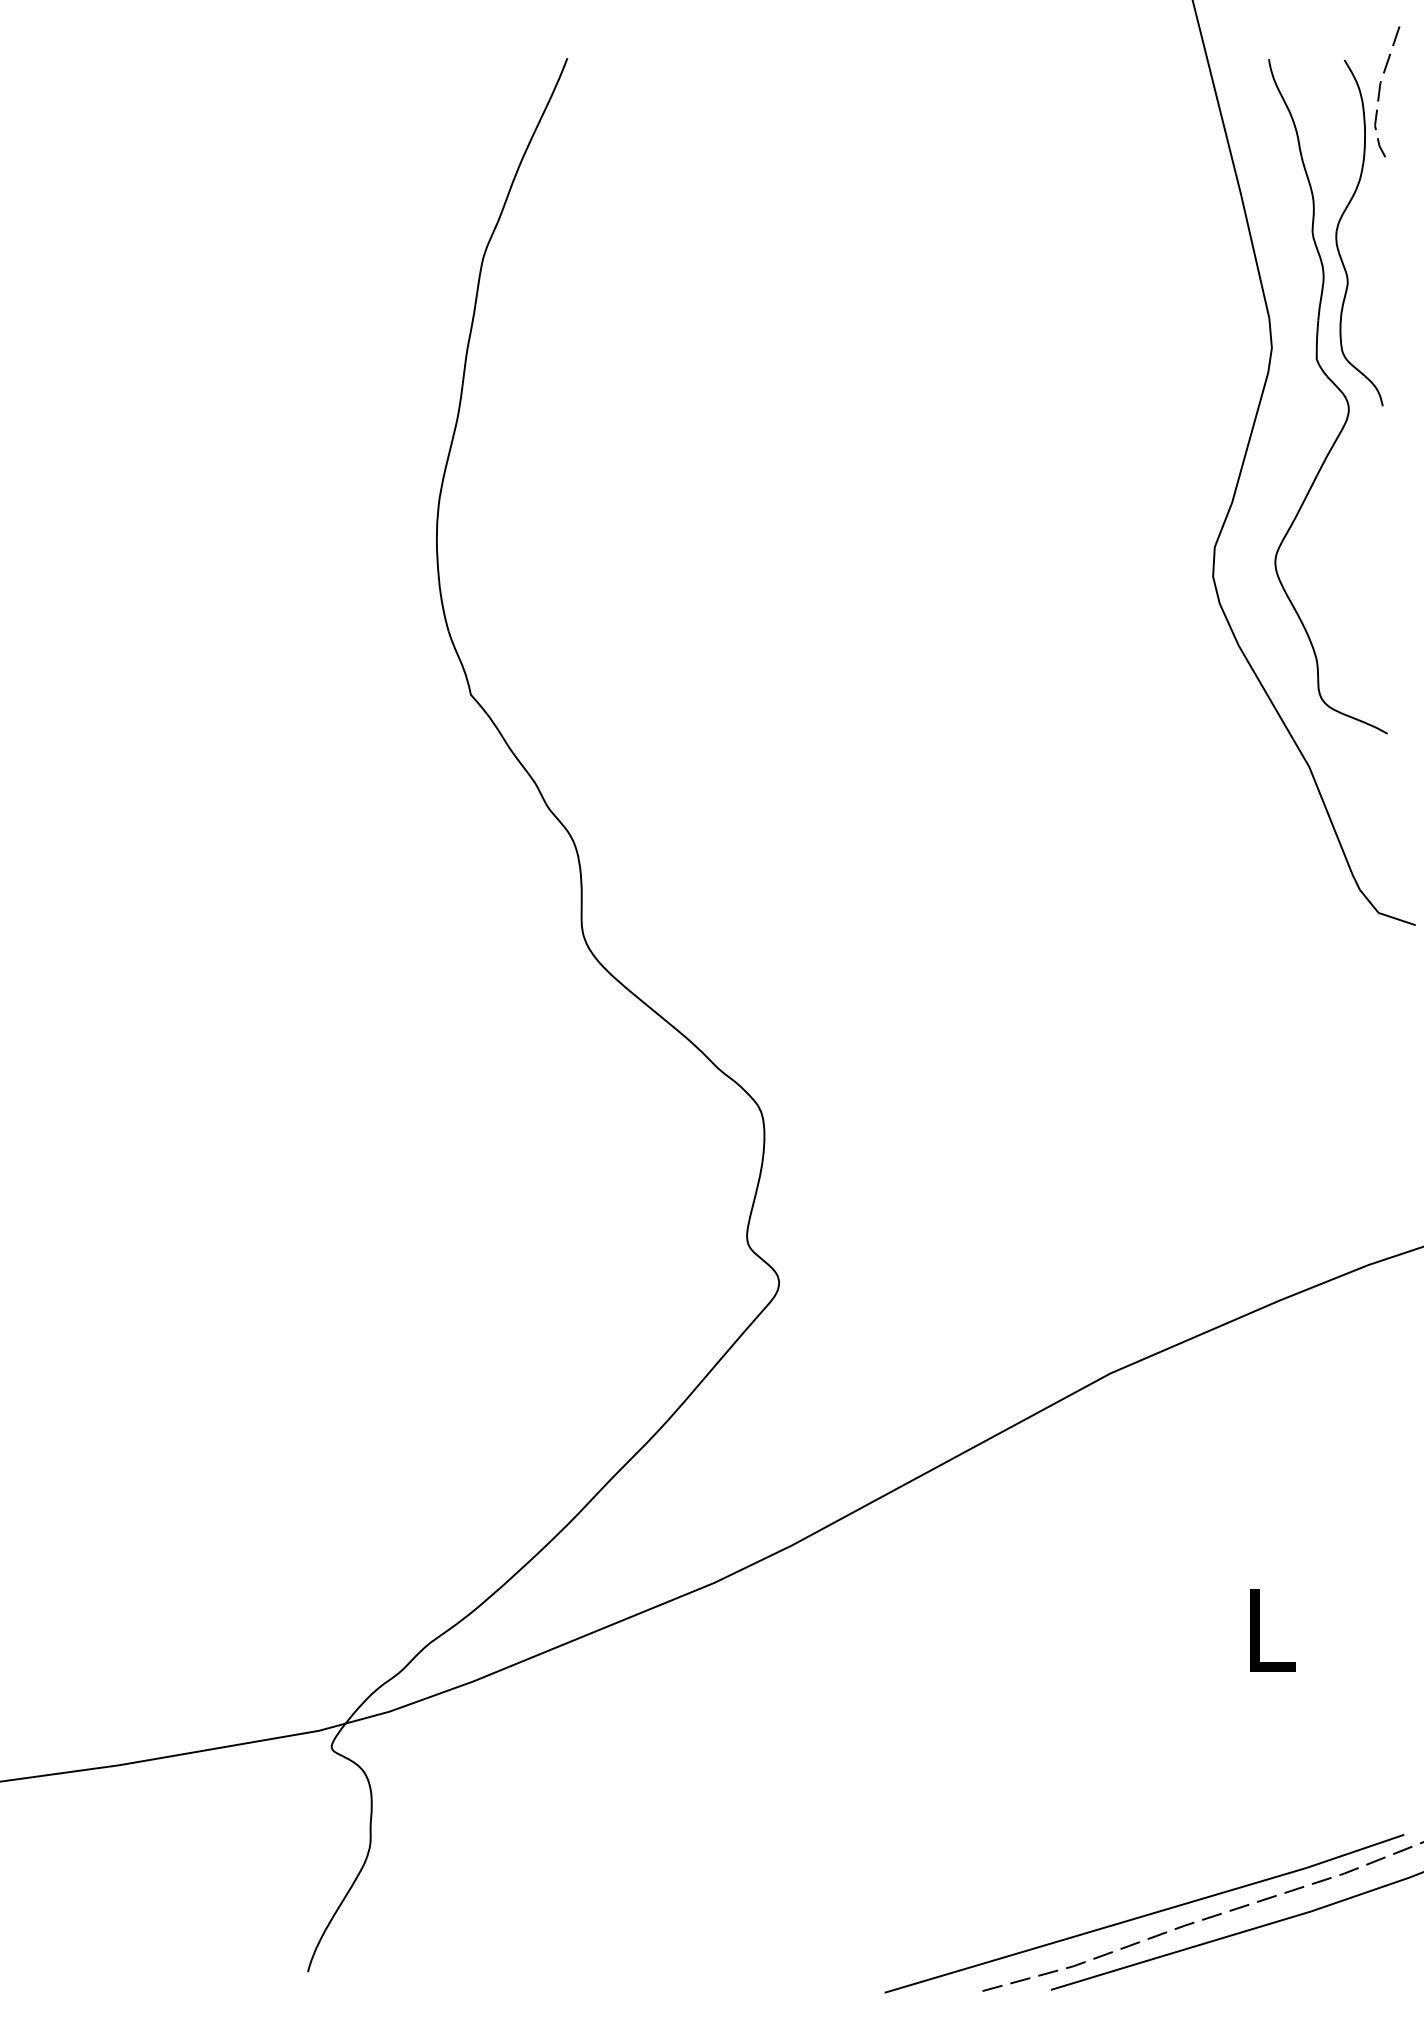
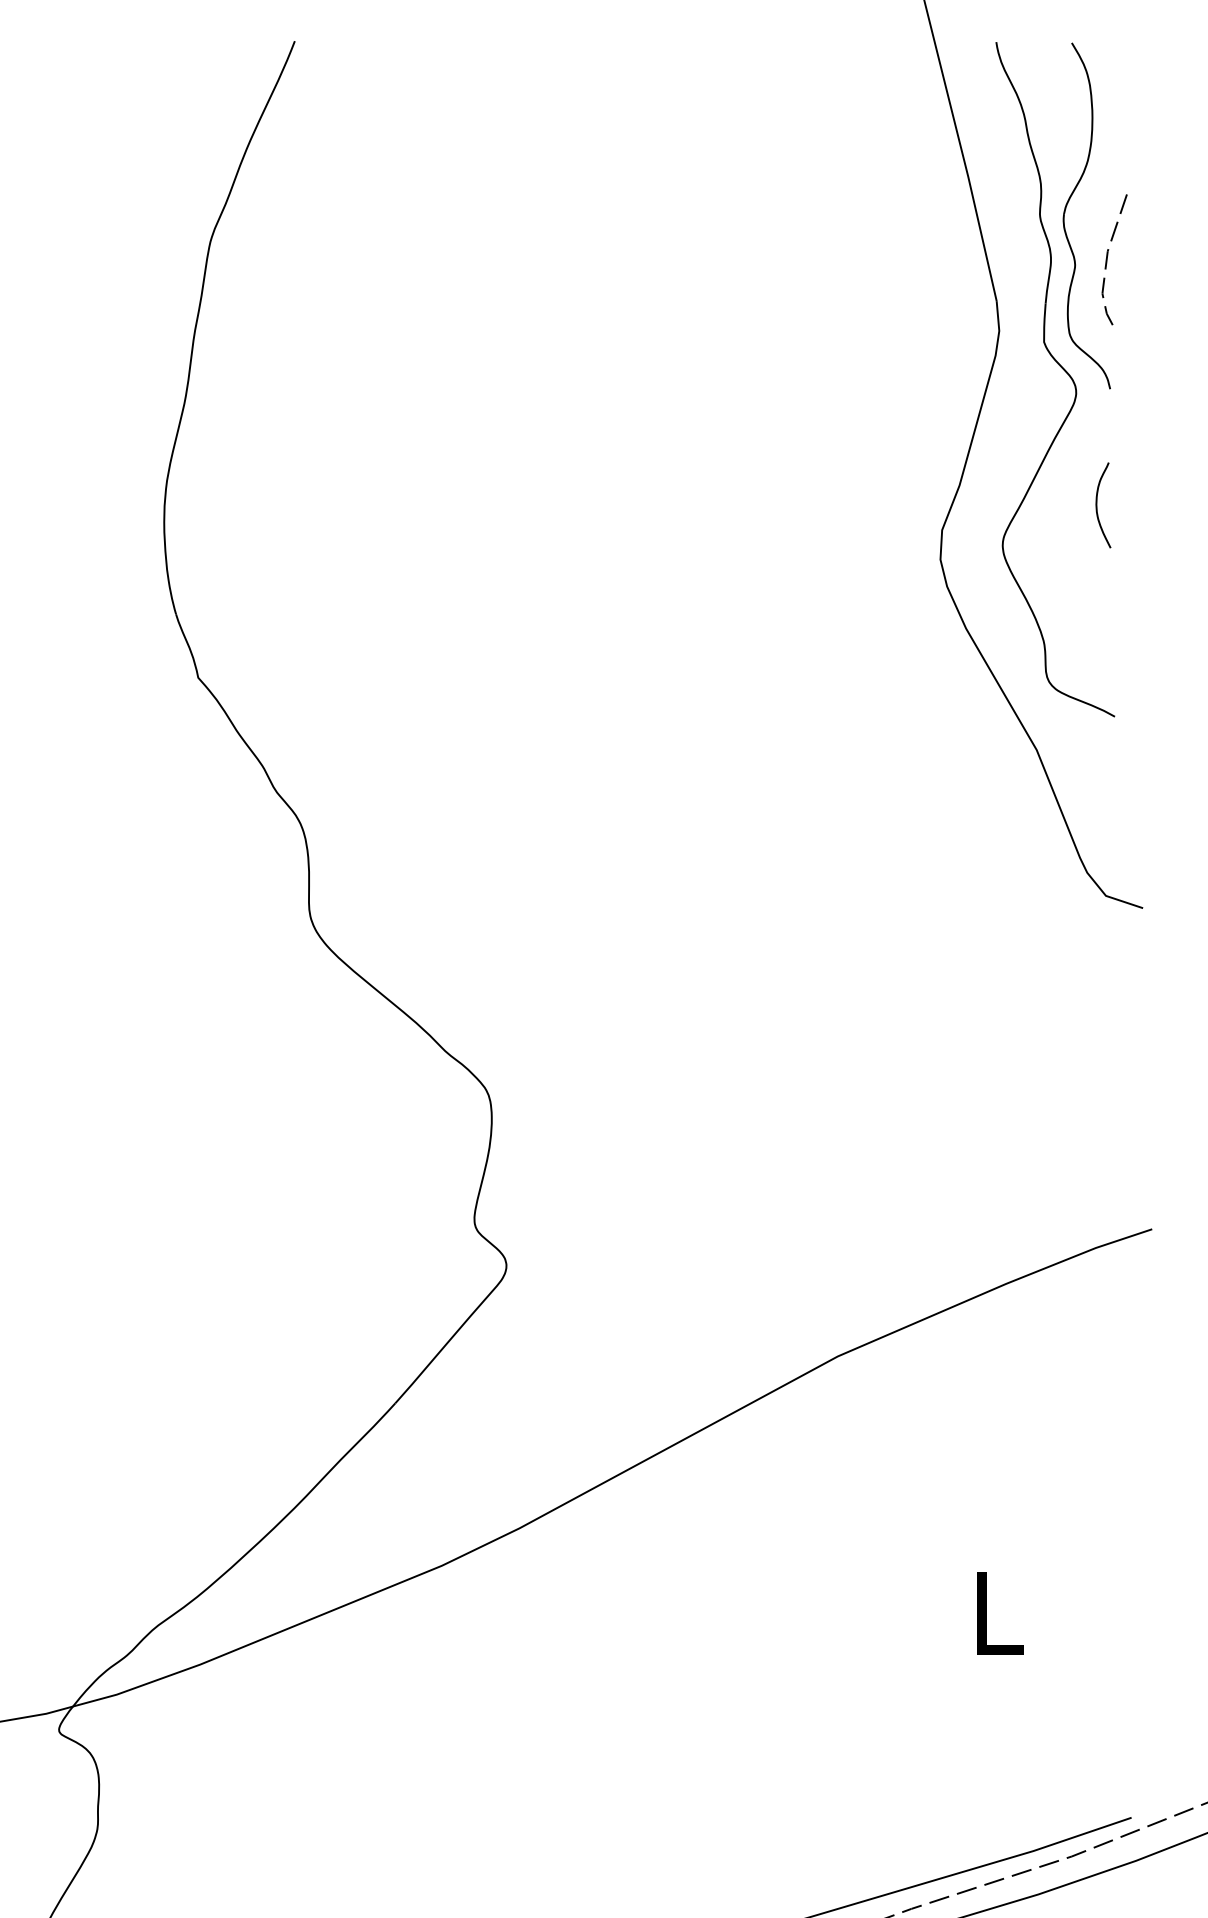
line: (1380, 91) -> (1107, 259), moved
curve: (1370, 524) -> (1097, 507), added

